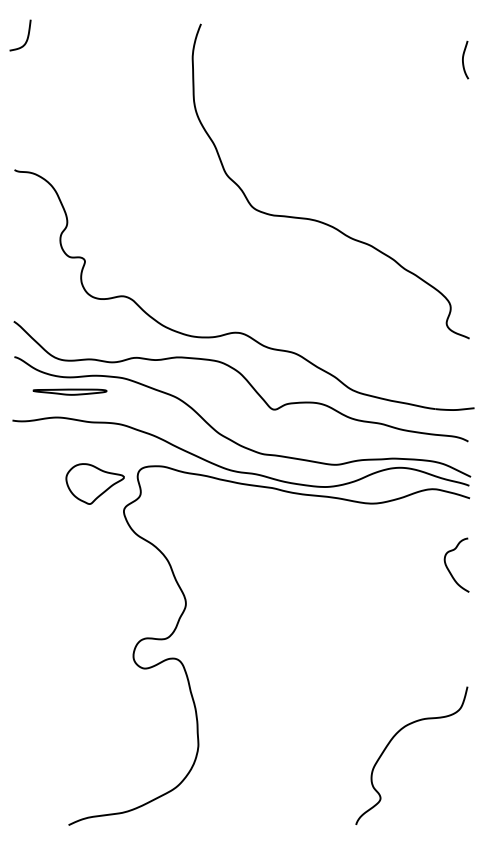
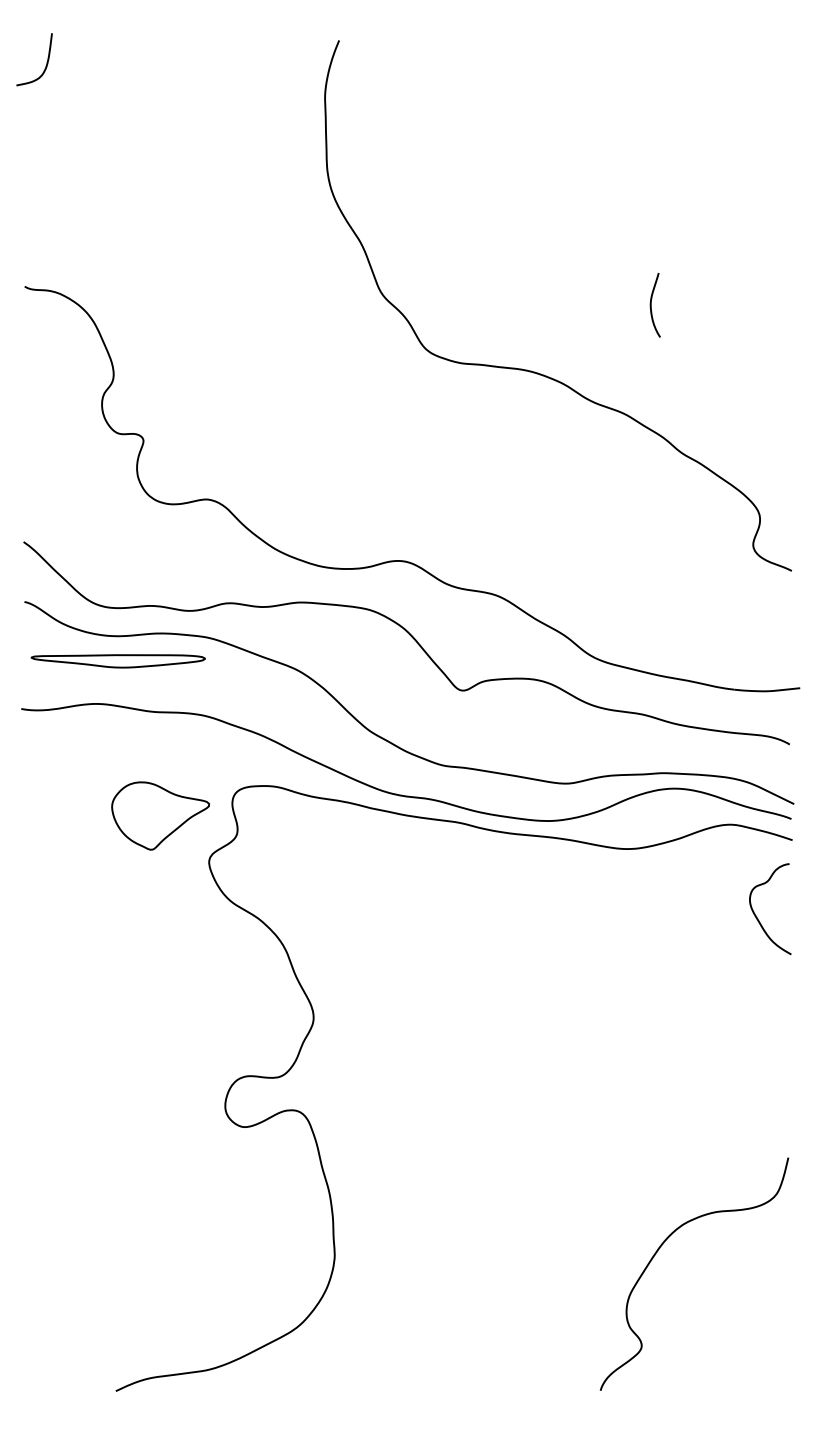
curve: (463, 59) -> (651, 304), moved
part: (69, 391) -> (117, 660), size x1.4
curve: (448, 567) -> (756, 912), moved

